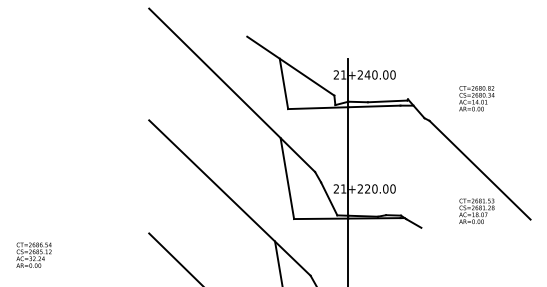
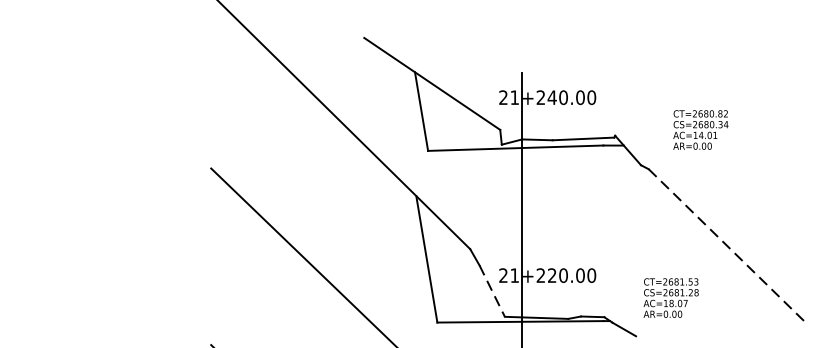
text: (476, 98) -> (700, 129), moved
line: (480, 170) -> (728, 246), solid -> dashed
line: (329, 199) -> (492, 292), solid -> dashed
text: (476, 210) -> (670, 296), moved

